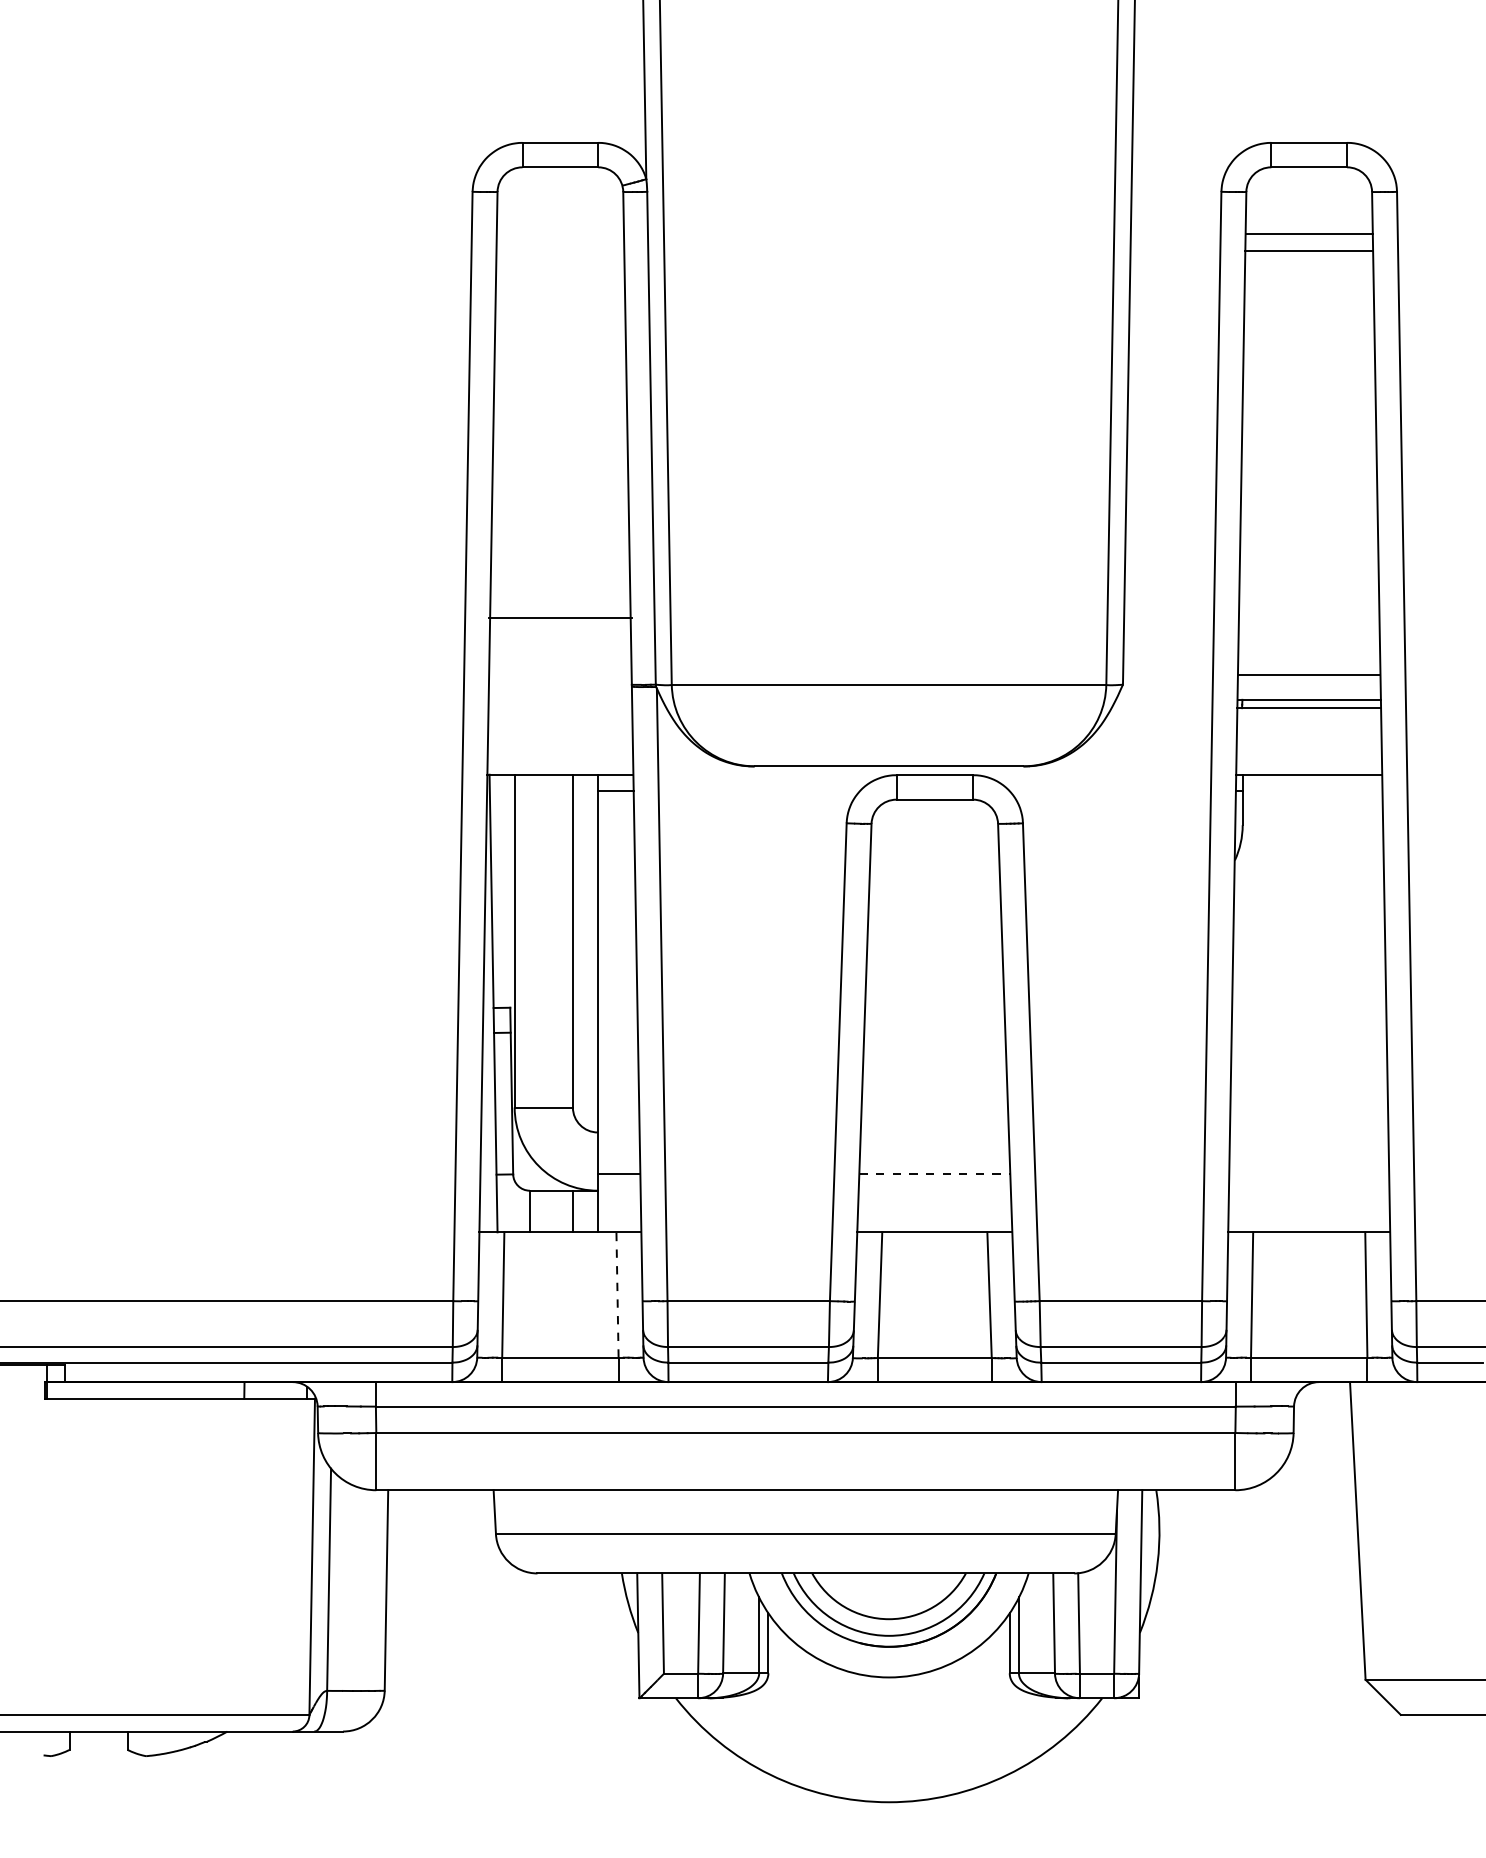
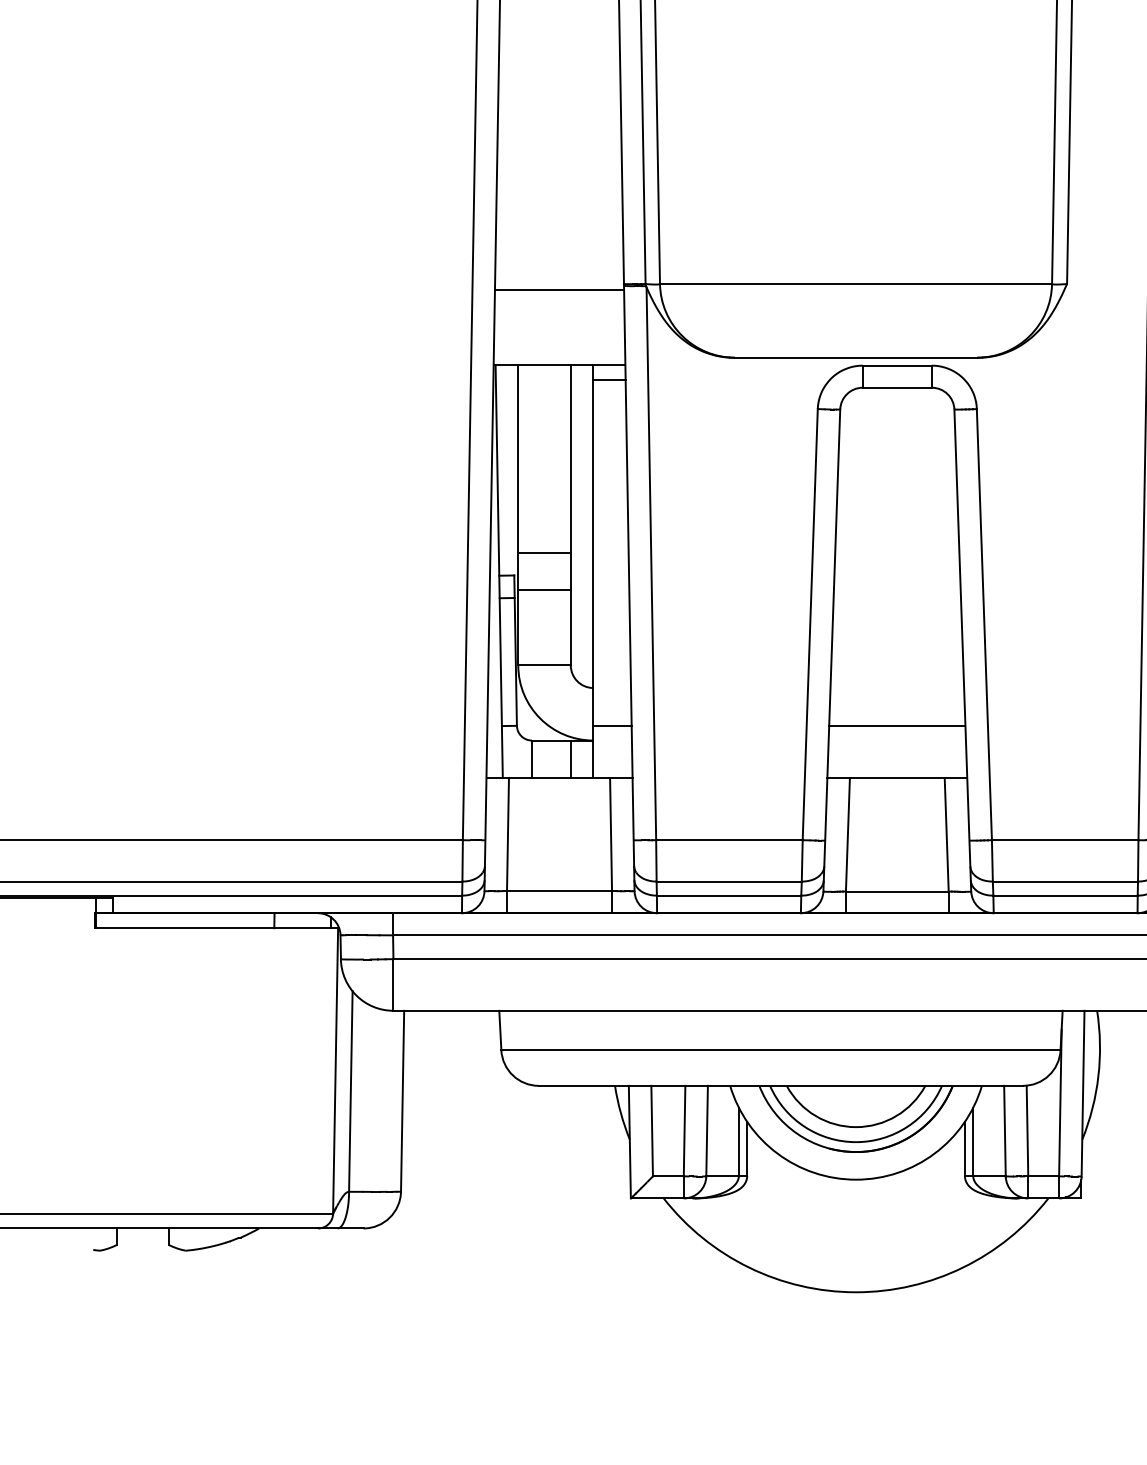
line: (559, 617) -> (558, 290), moved
line: (543, 982) -> (544, 552), added
line: (543, 1024) -> (544, 590), added
line: (934, 1174) -> (897, 725), dashed -> solid
line: (617, 1294) -> (611, 834), dashed -> solid

